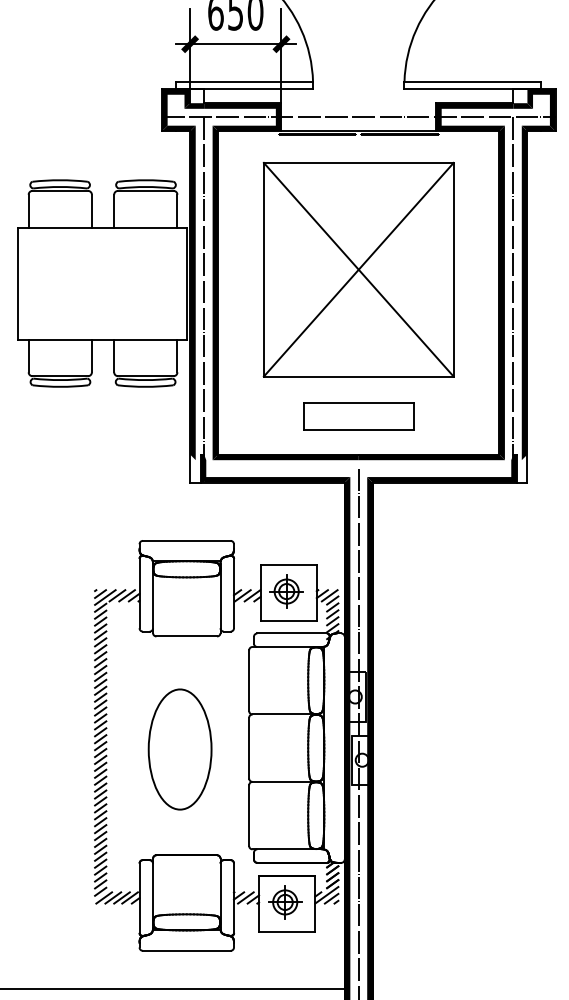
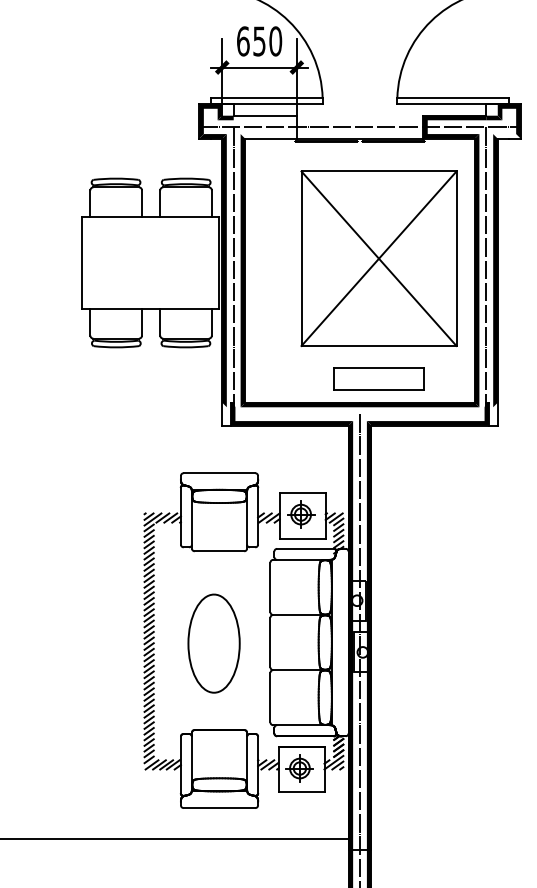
fill: (241, 116) -> (264, 126), removed
fill: (538, 128) -> (506, 136), removed
part: (358, 296) -> (378, 280), moved

